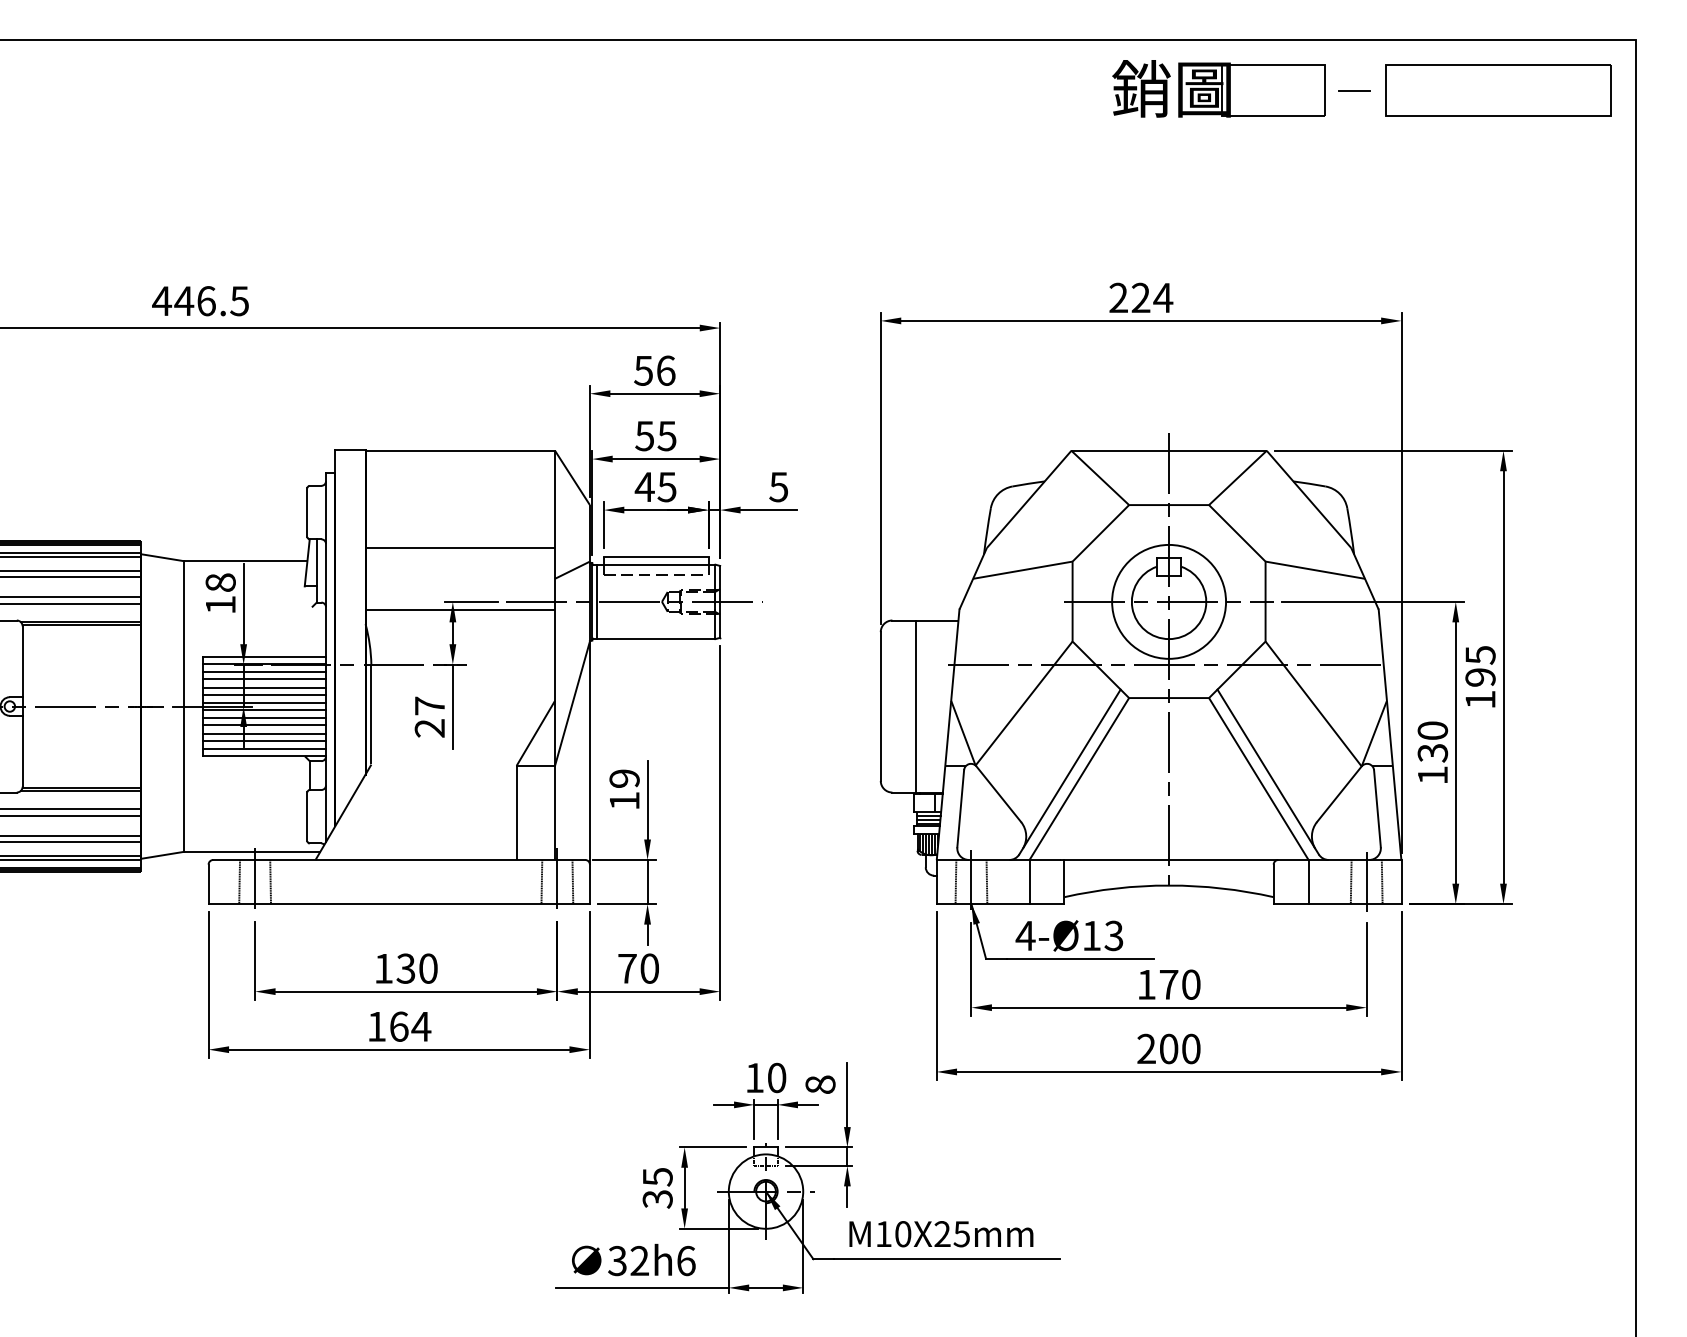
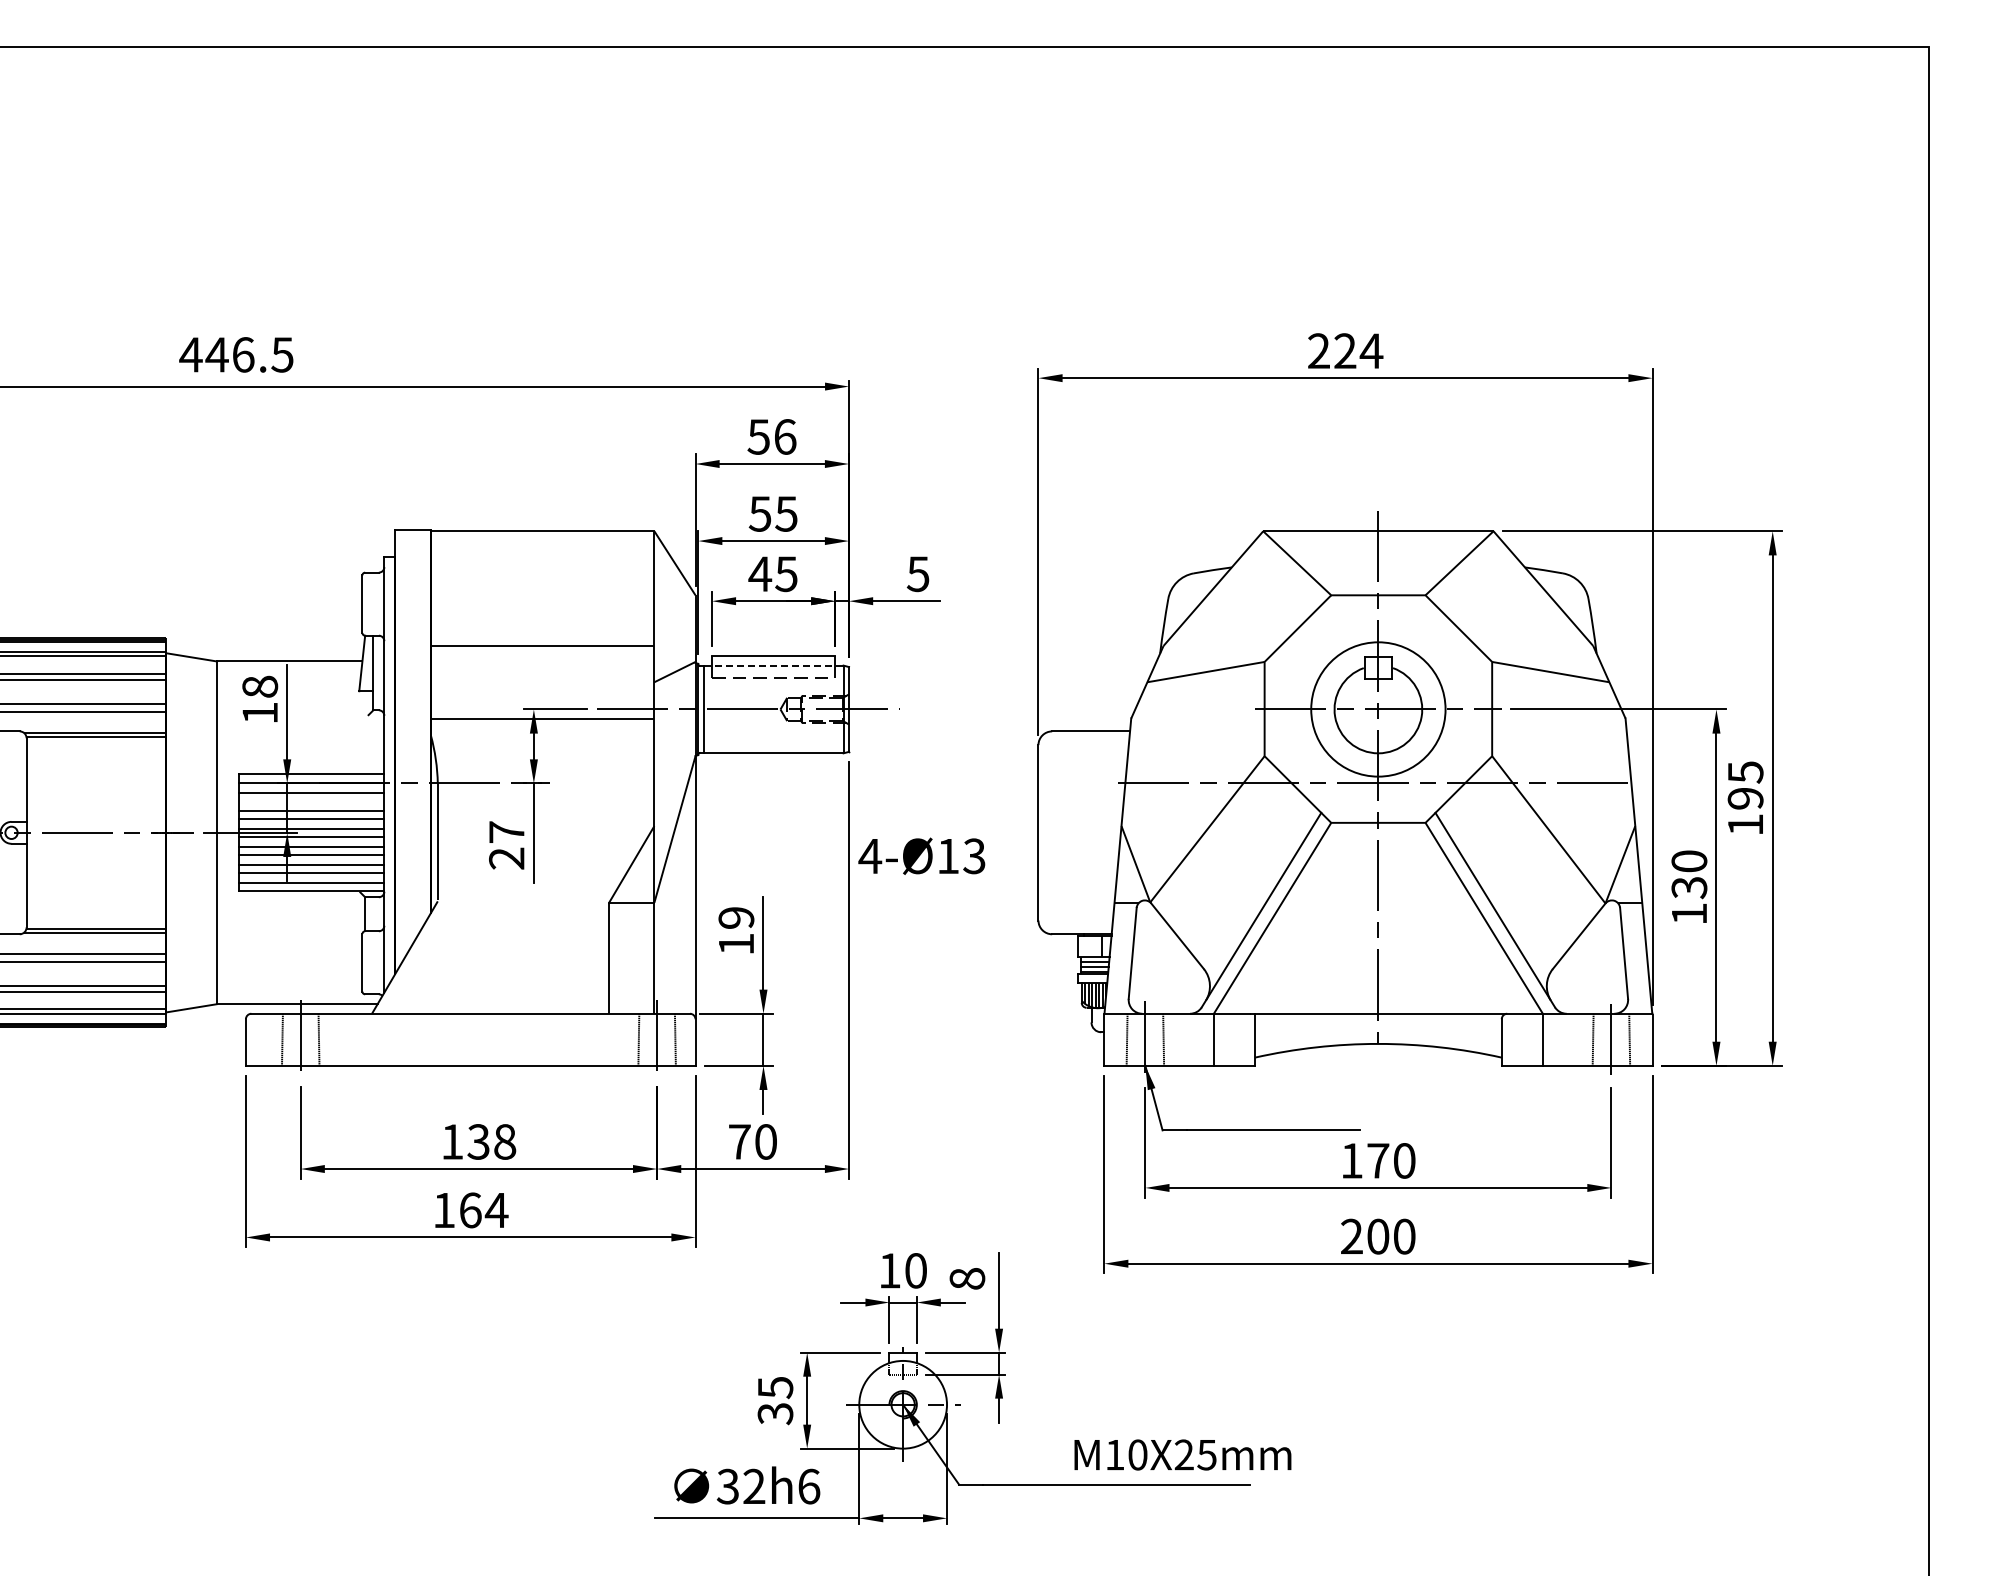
part: (1361, 88) -> (1605, 104), removed
line: (656, 564) -> (773, 665), solid -> dashed
line: (264, 679) -> (311, 800), removed
line: (915, 706) -> (1079, 832), removed
text: (1069, 935) -> (921, 855), moved
text: (428, 968) -> (505, 1141), 130 -> 138
text: (941, 1233) -> (1182, 1454), moved

